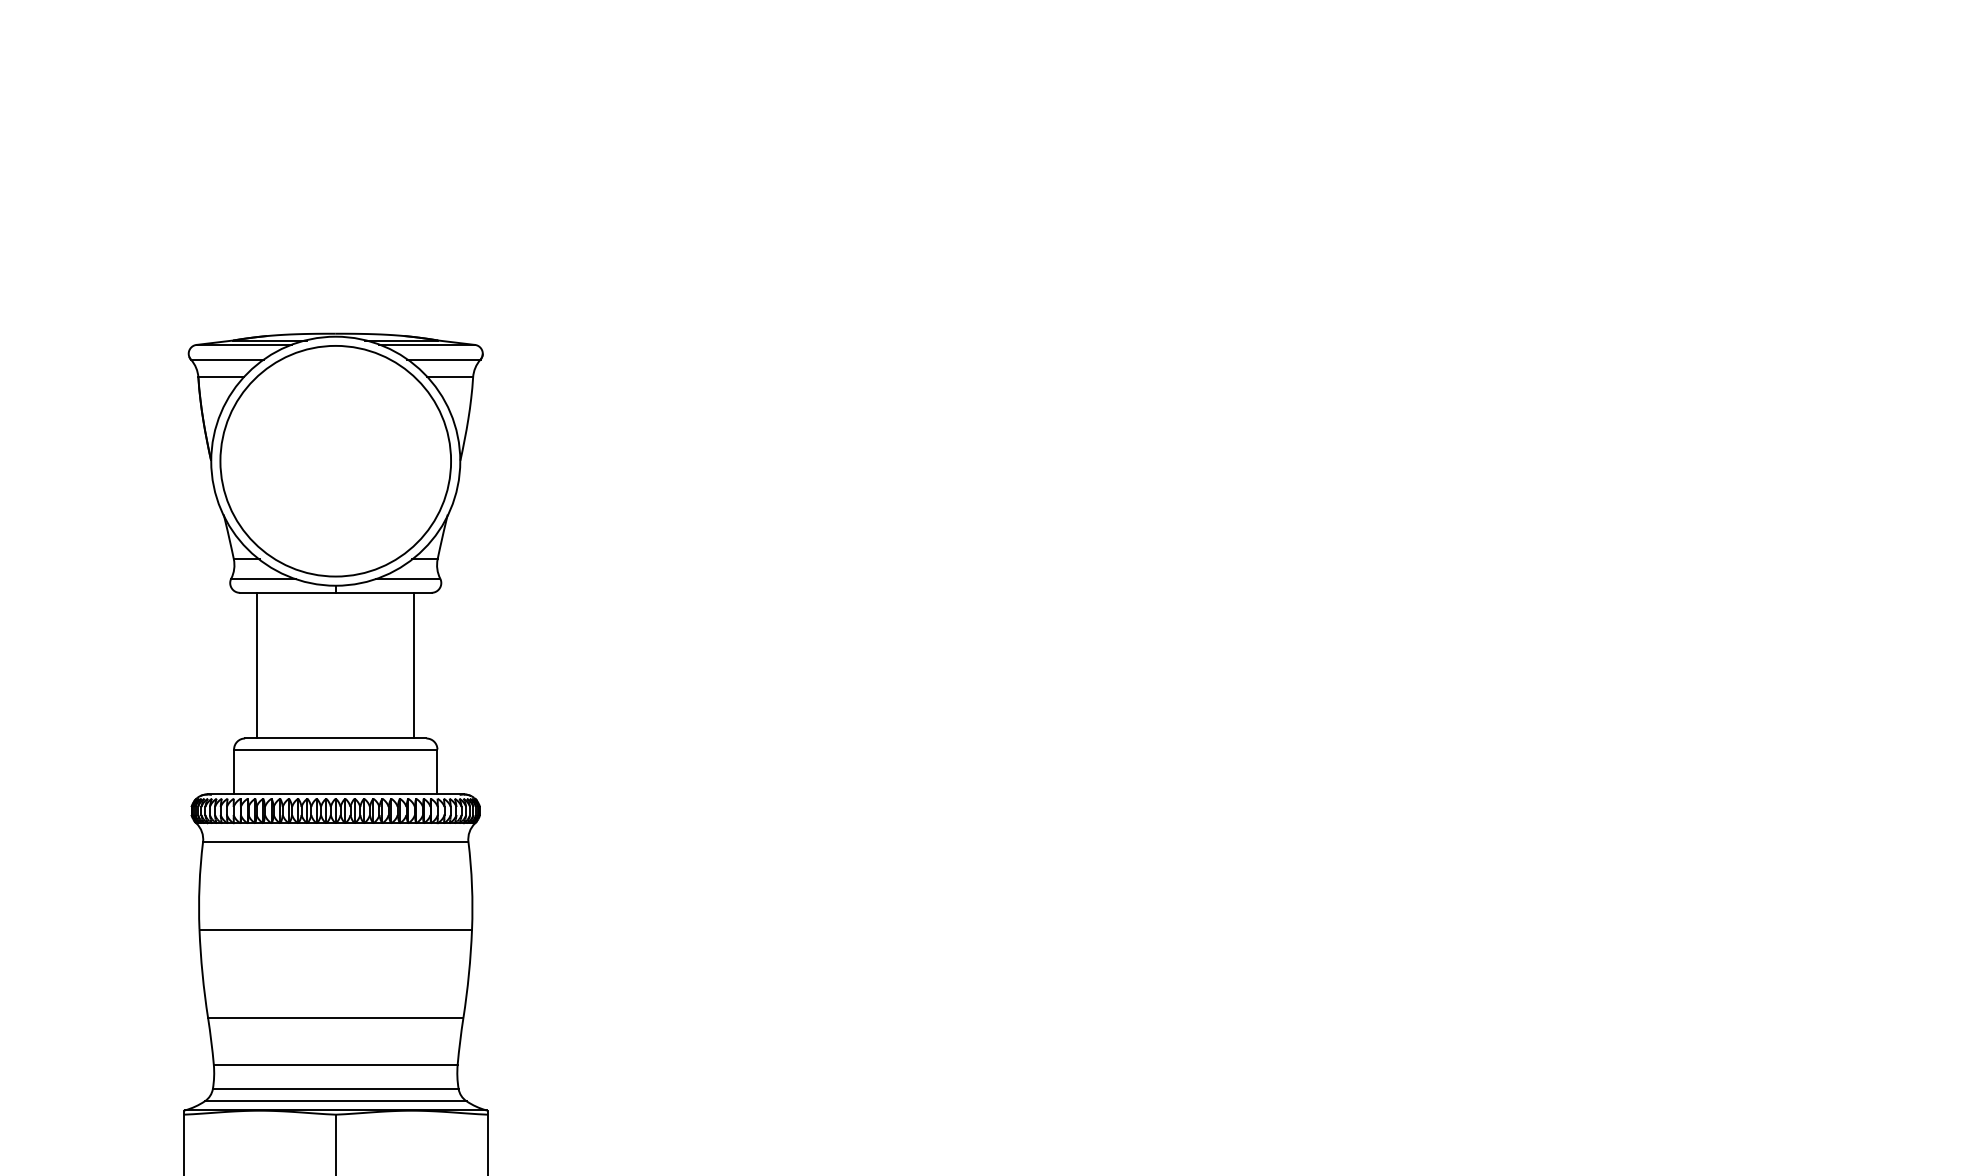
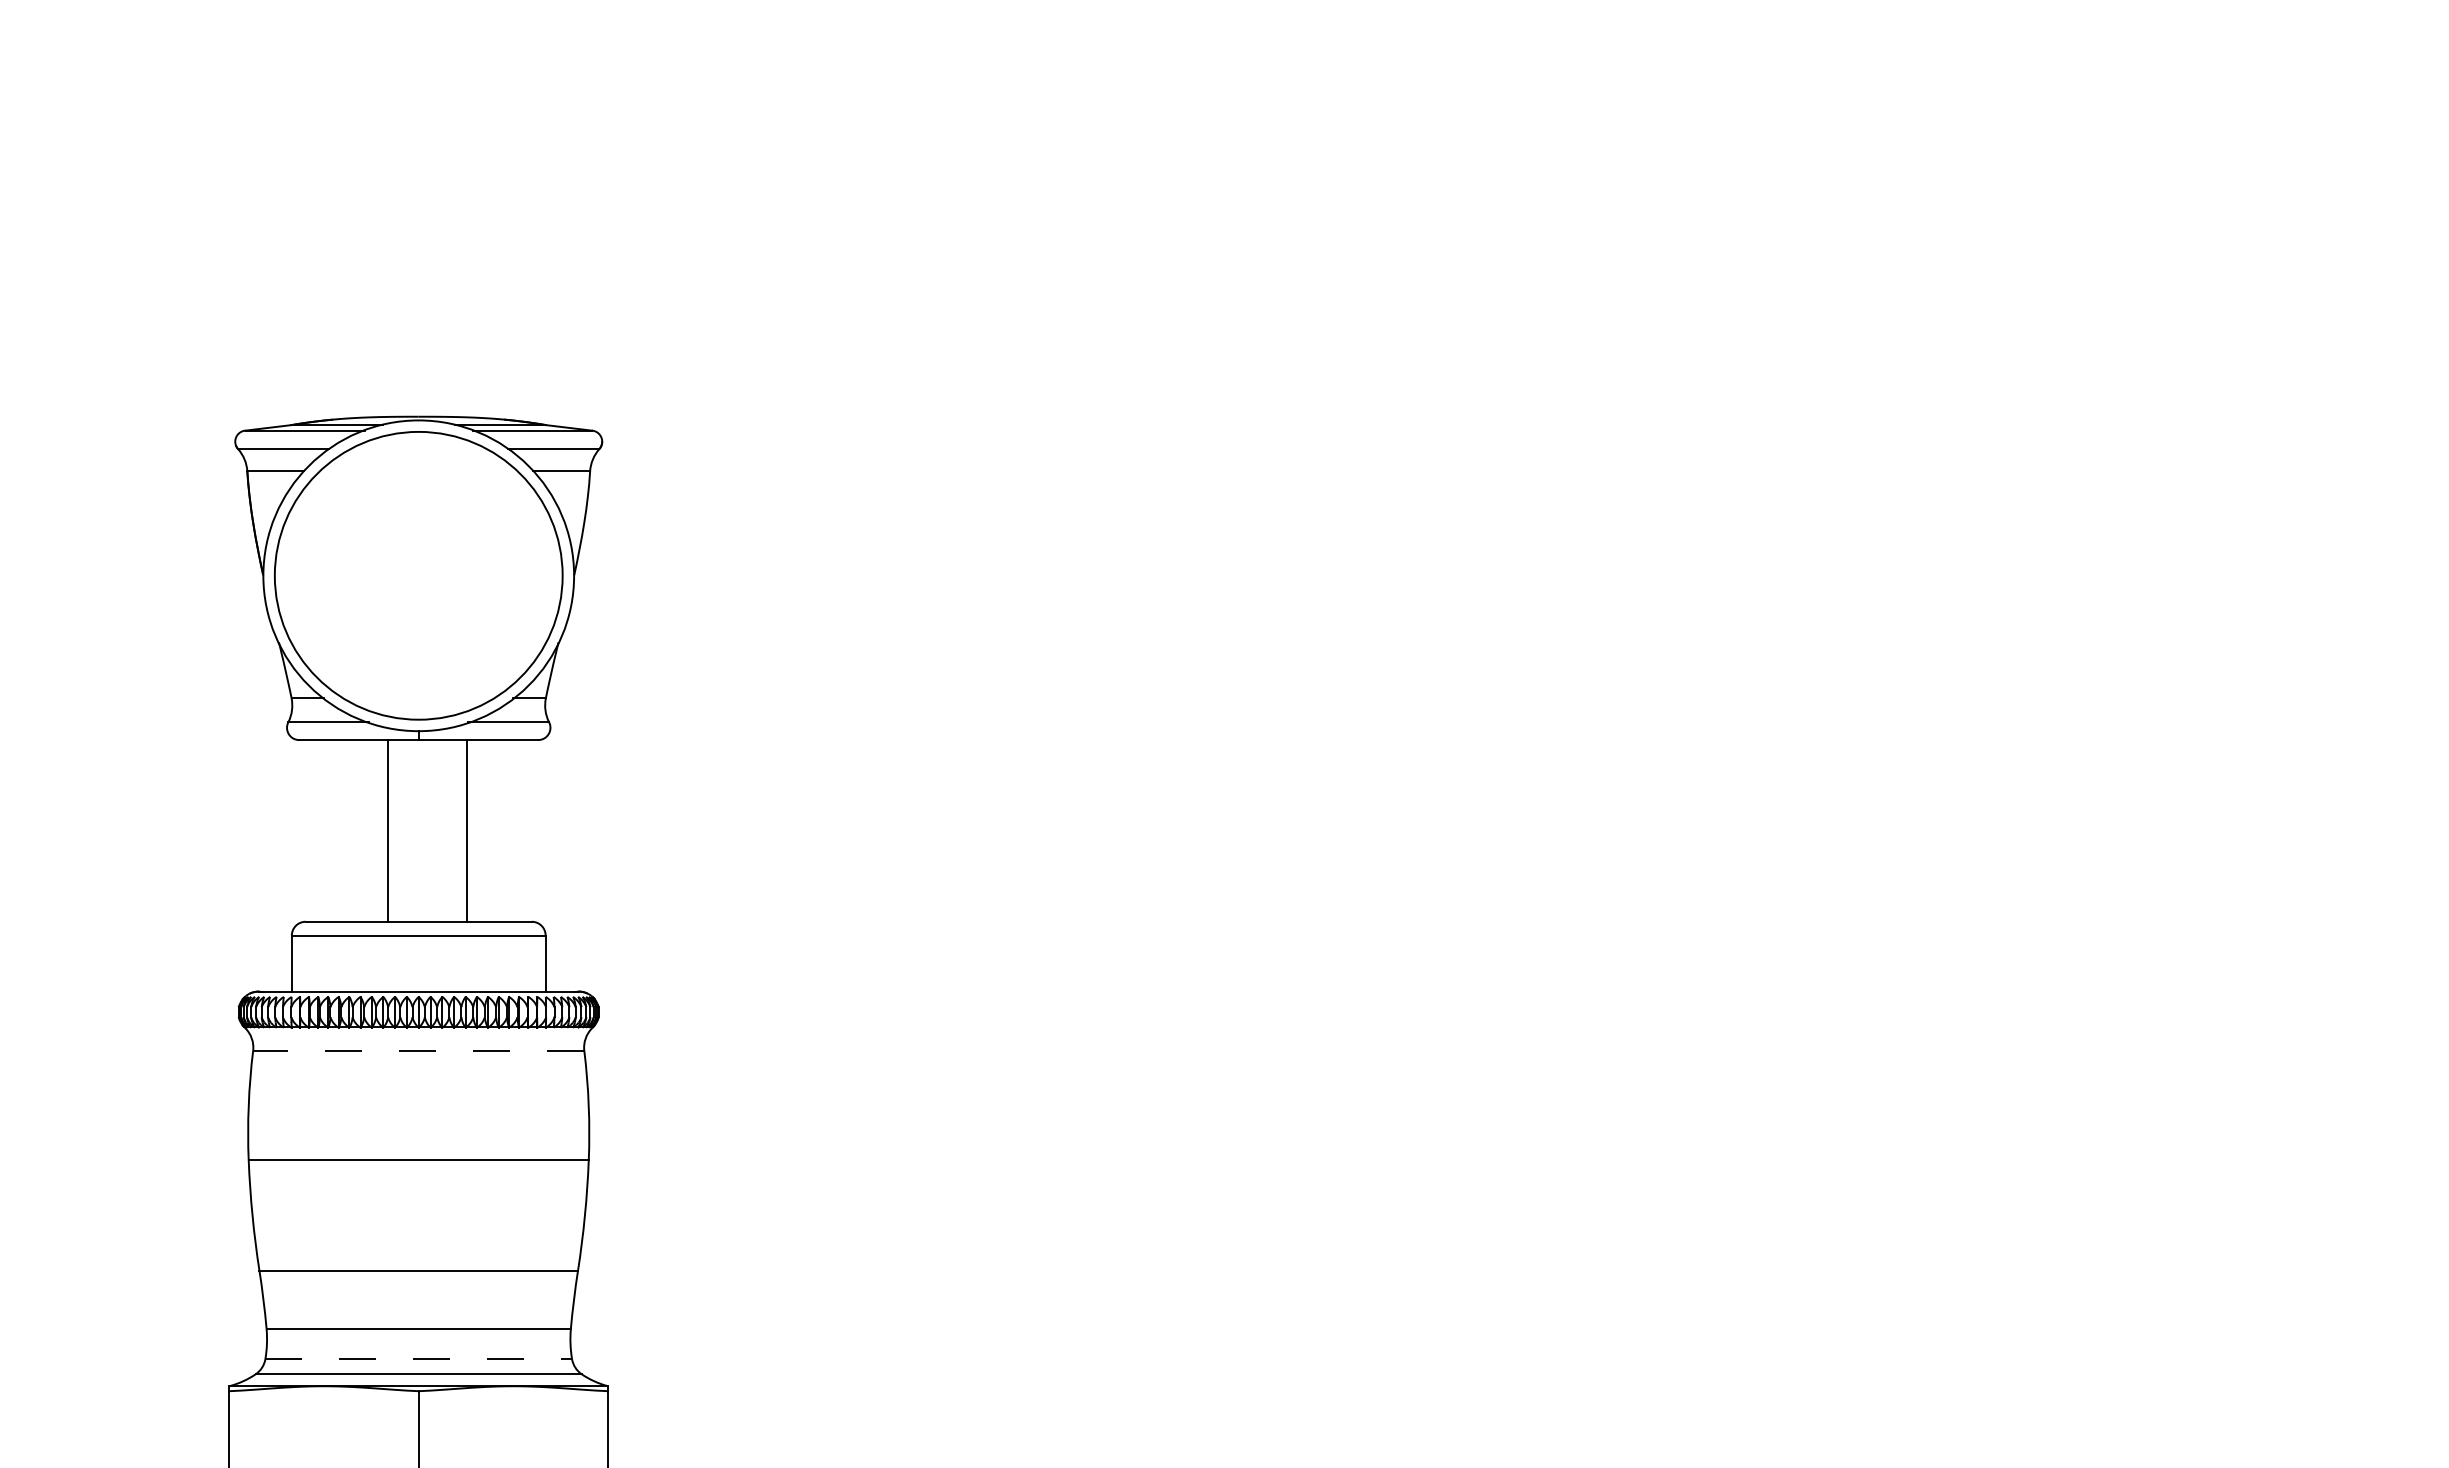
line: (257, 665) -> (387, 830), moved
line: (414, 665) -> (466, 830), moved
line: (335, 841) -> (418, 1050), solid -> dashed
line: (336, 1089) -> (419, 1359), solid -> dashed

